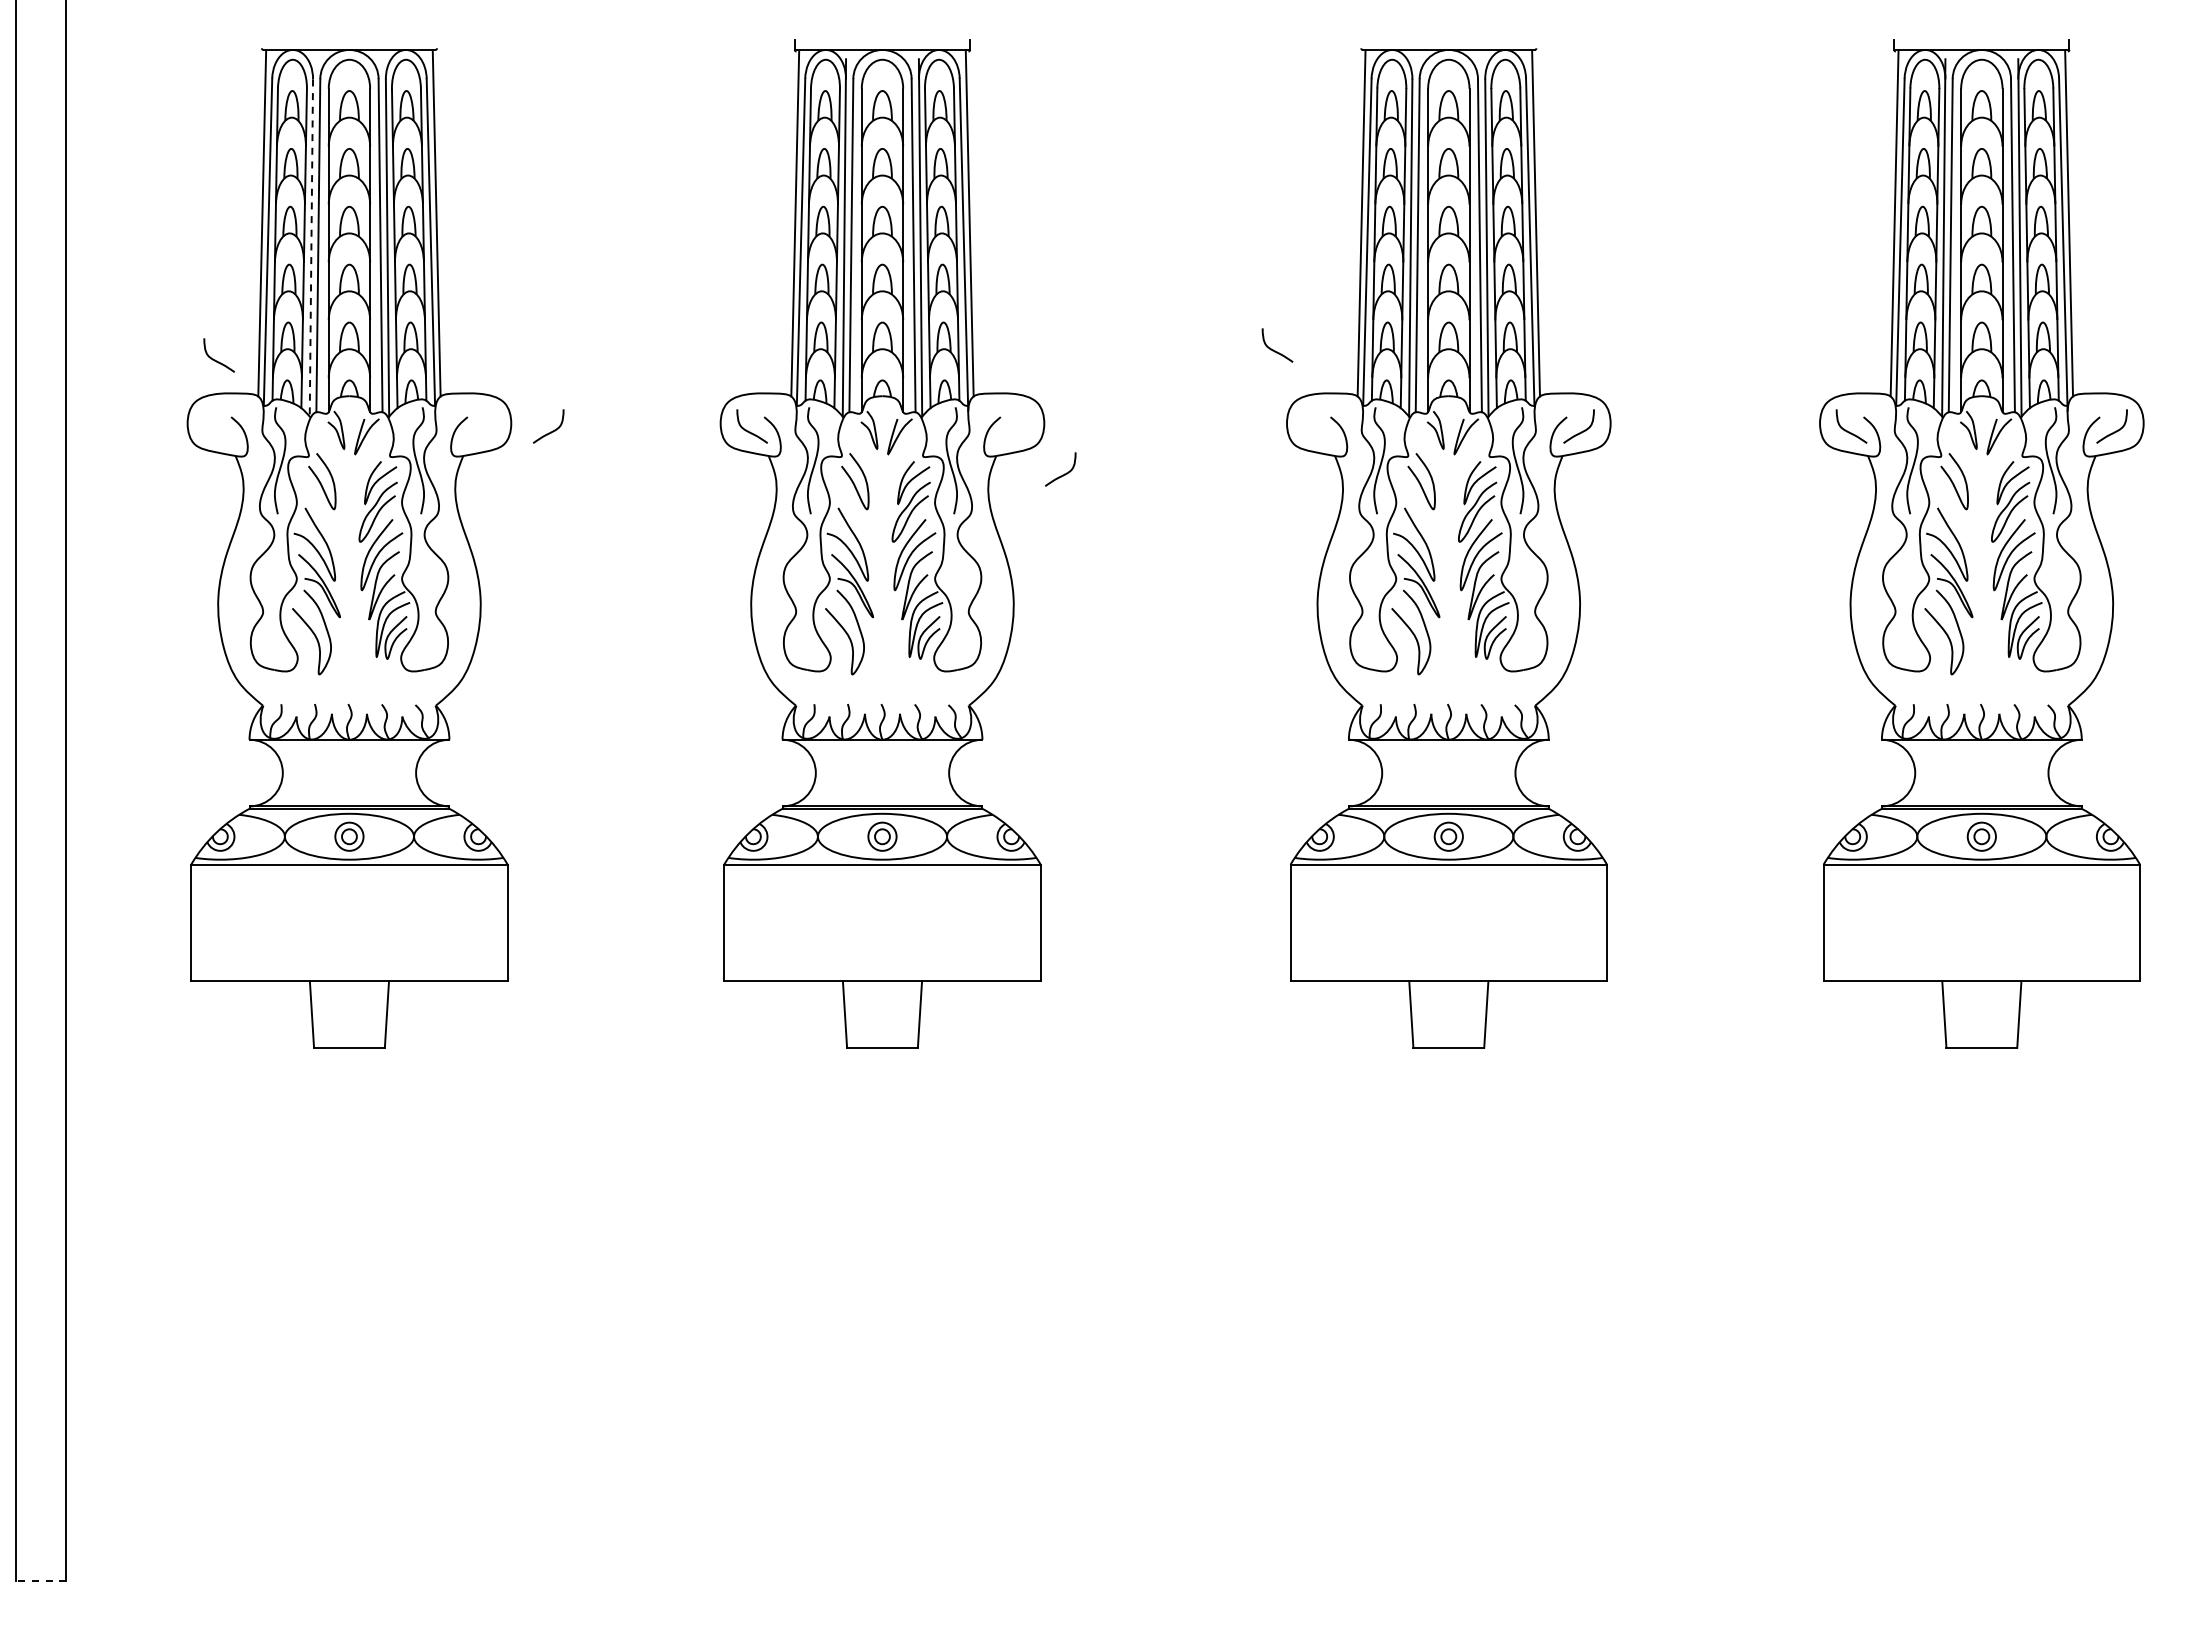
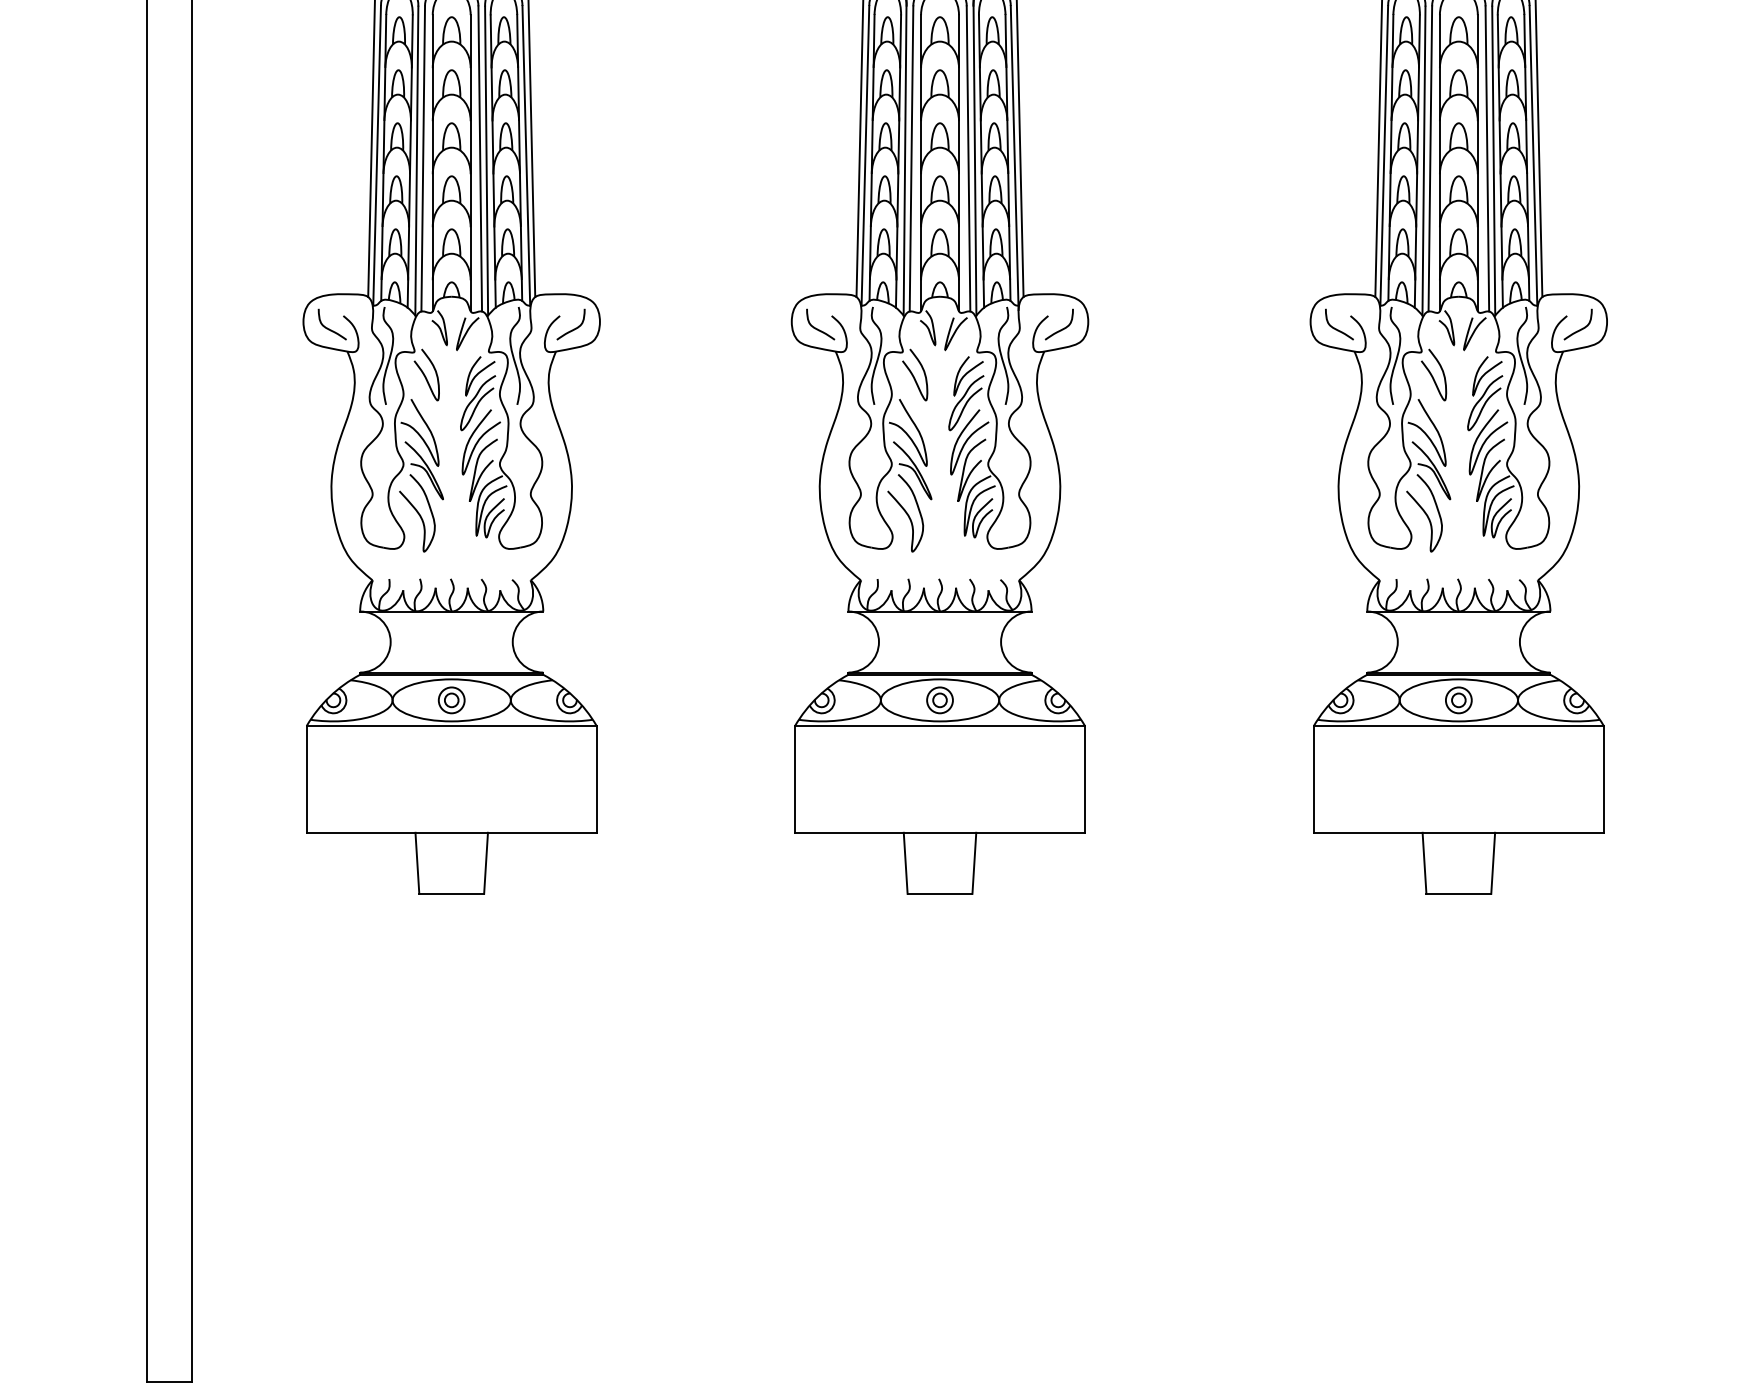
line: (311, 248) -> (416, 161), dashed -> solid
curve: (1275, 350) -> (1337, 329), moved
curve: (215, 359) -> (329, 328), moved
curve: (550, 431) -> (572, 329), moved
curve: (1062, 474) -> (1060, 329), moved
line: (41, 1580) -> (169, 1381), dashed -> solid

